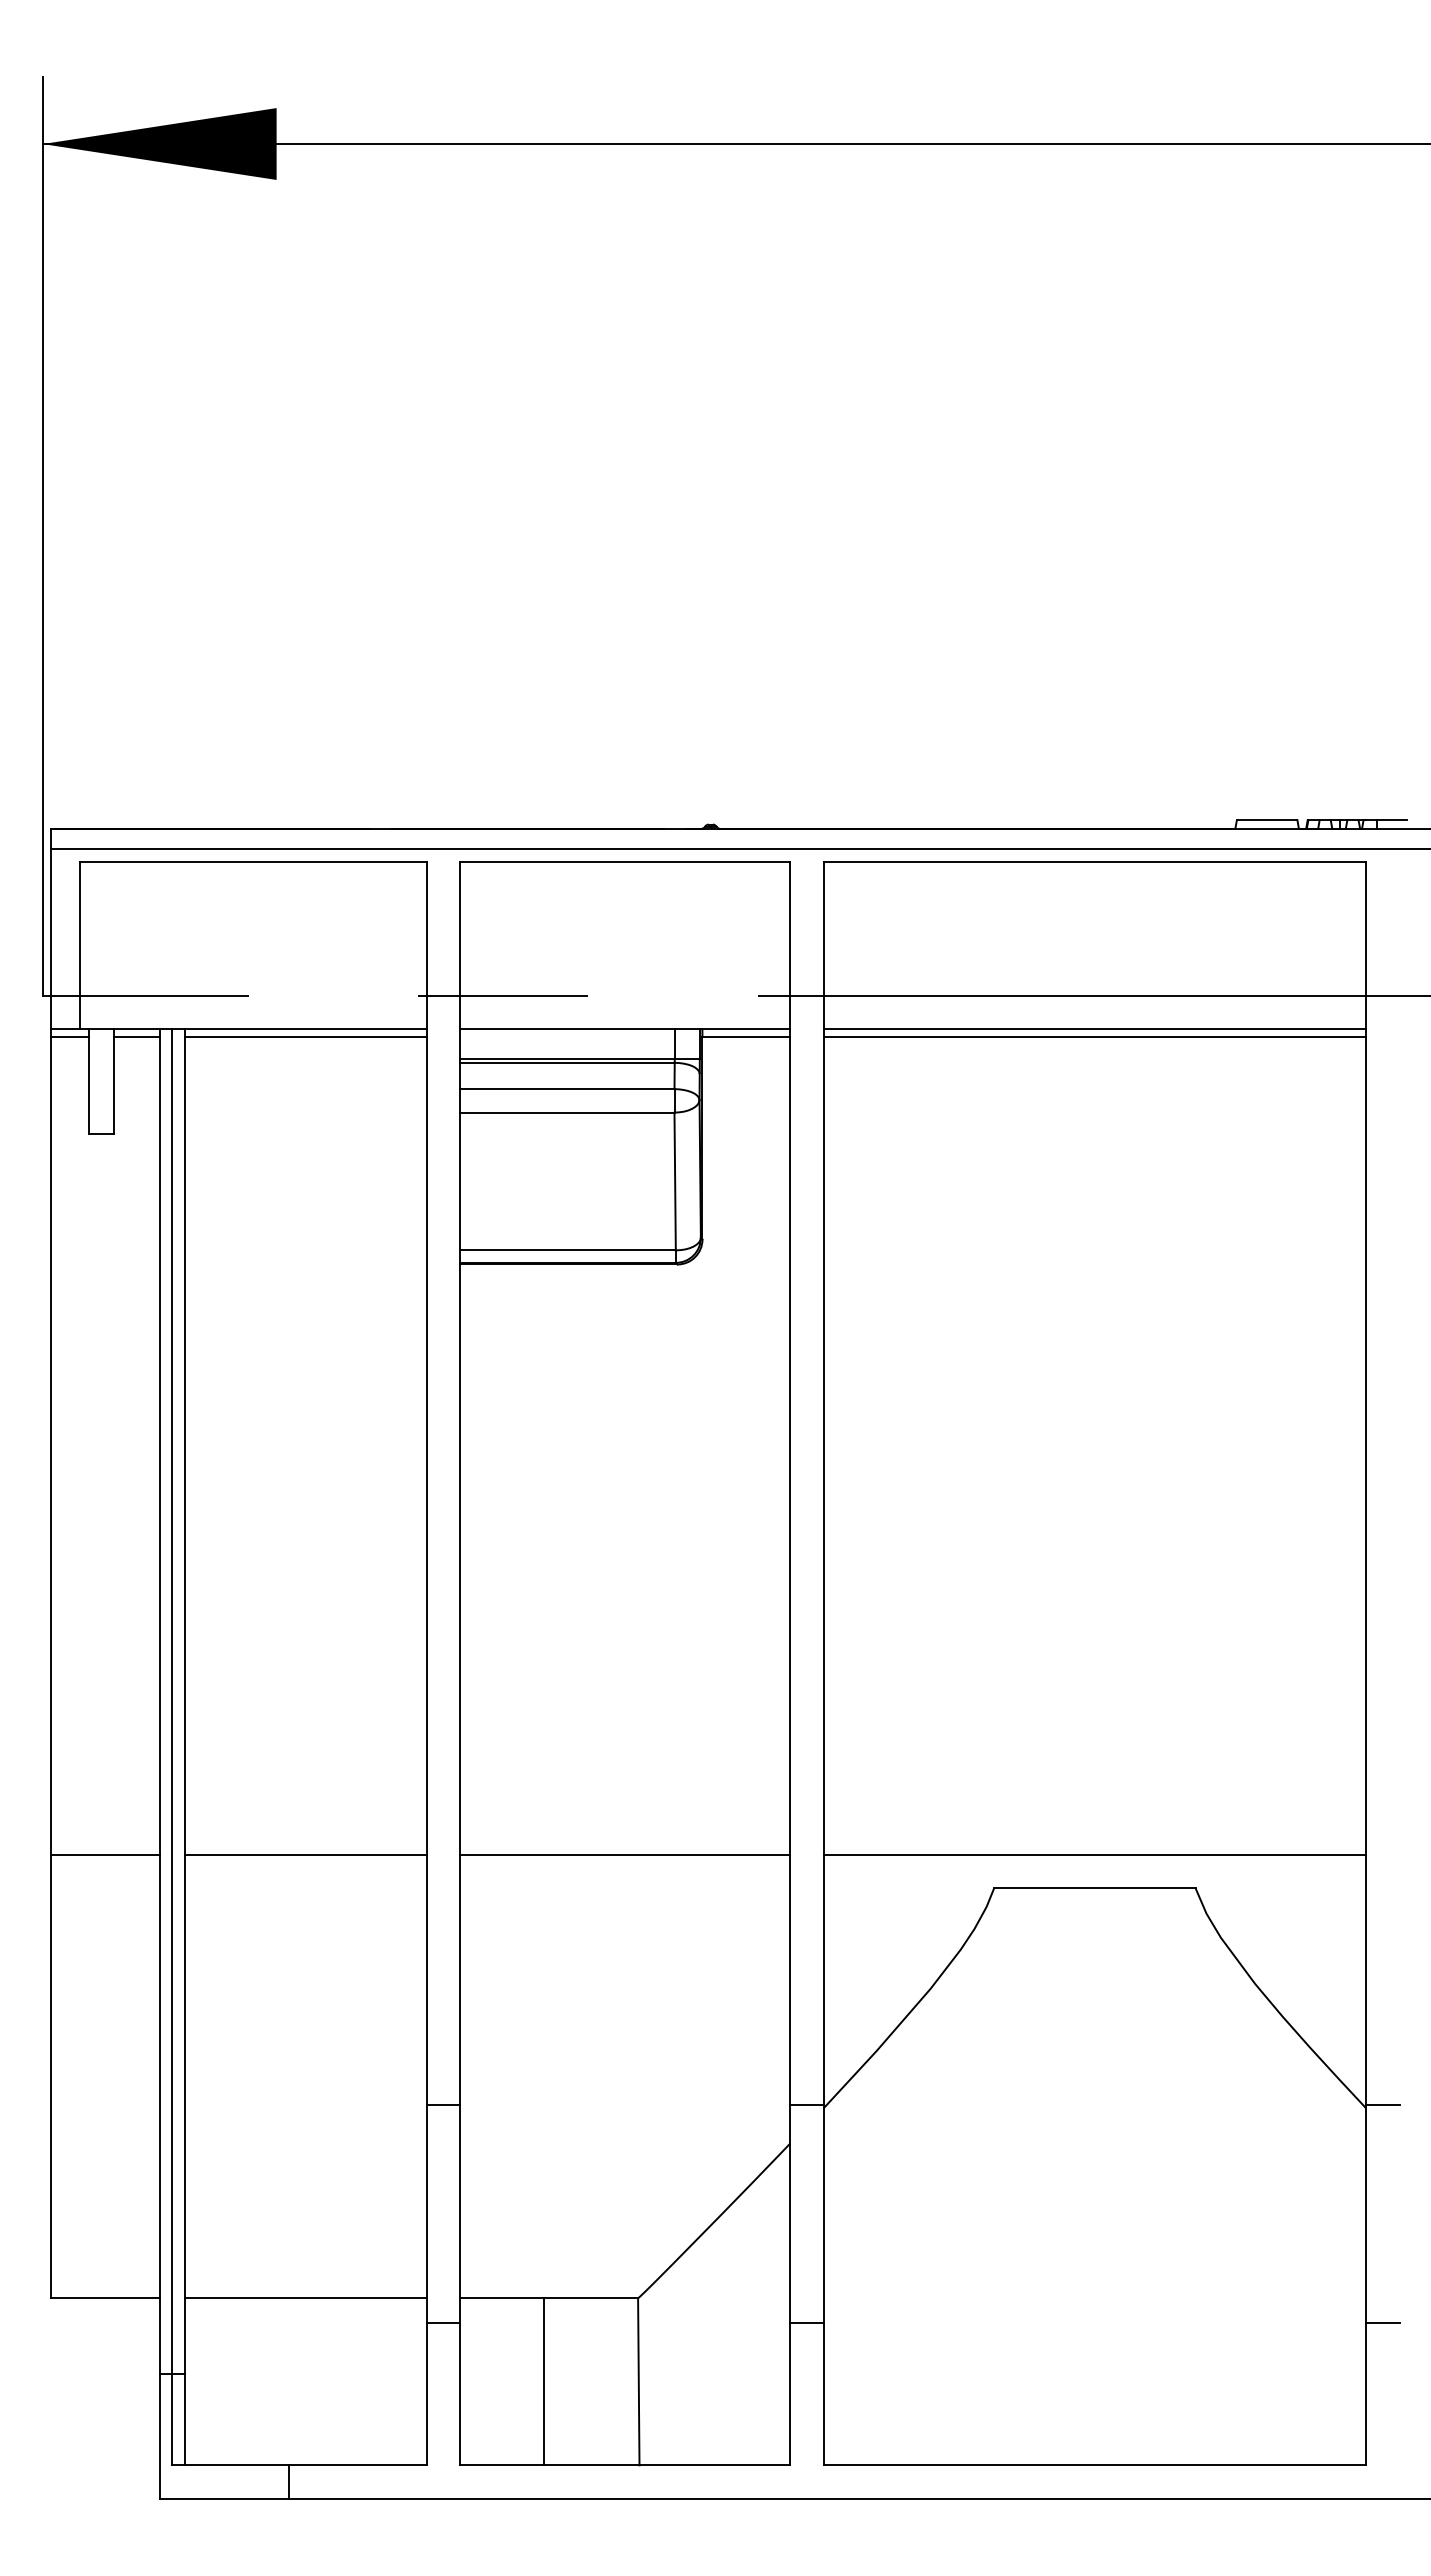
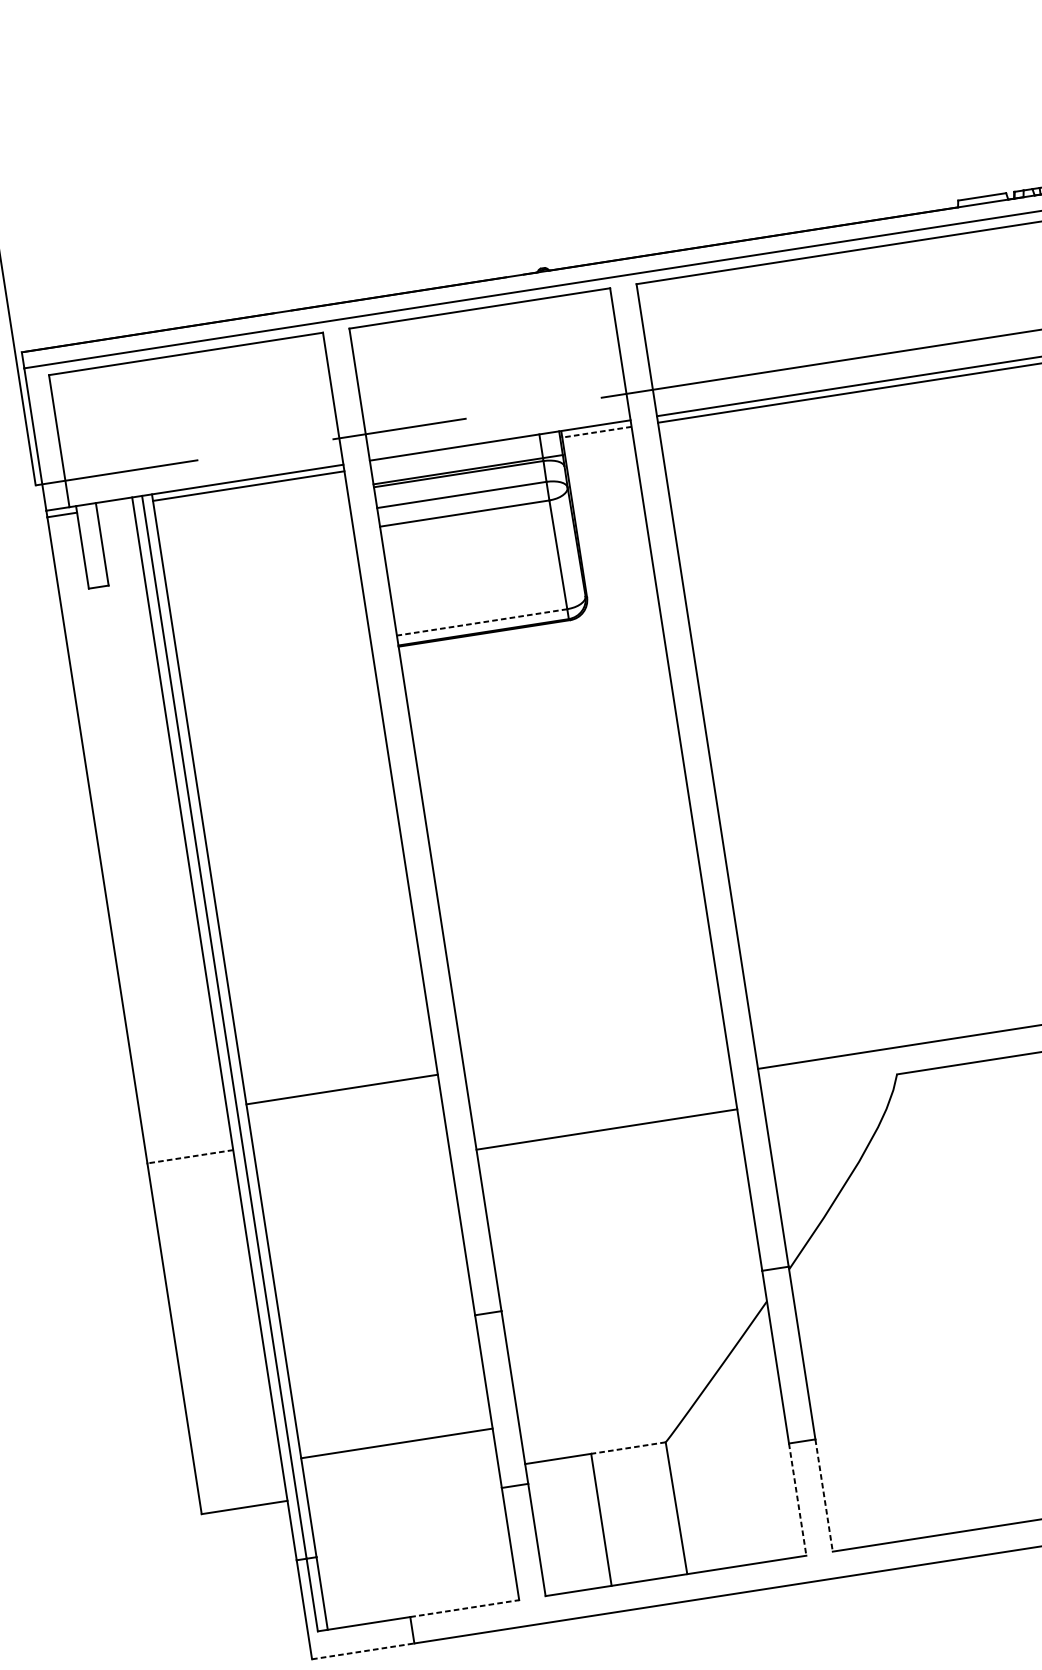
line: (136, 1037) -> (114, 506), removed
line: (746, 1037) -> (597, 432), solid -> dashed
line: (568, 1250) -> (482, 622), solid -> dashed
line: (104, 1854) -> (189, 1156), solid -> dashed
line: (305, 1854) -> (341, 1089), moved
line: (625, 1854) -> (607, 1129), moved
line: (305, 2298) -> (396, 1443), moved
line: (590, 2298) -> (628, 1448), solid -> dashed
line: (790, 2394) -> (797, 1499), solid -> dashed
line: (823, 2394) -> (824, 1495), solid -> dashed
line: (358, 2465) -> (465, 1608), solid -> dashed
line: (224, 2498) -> (363, 1651), solid -> dashed

